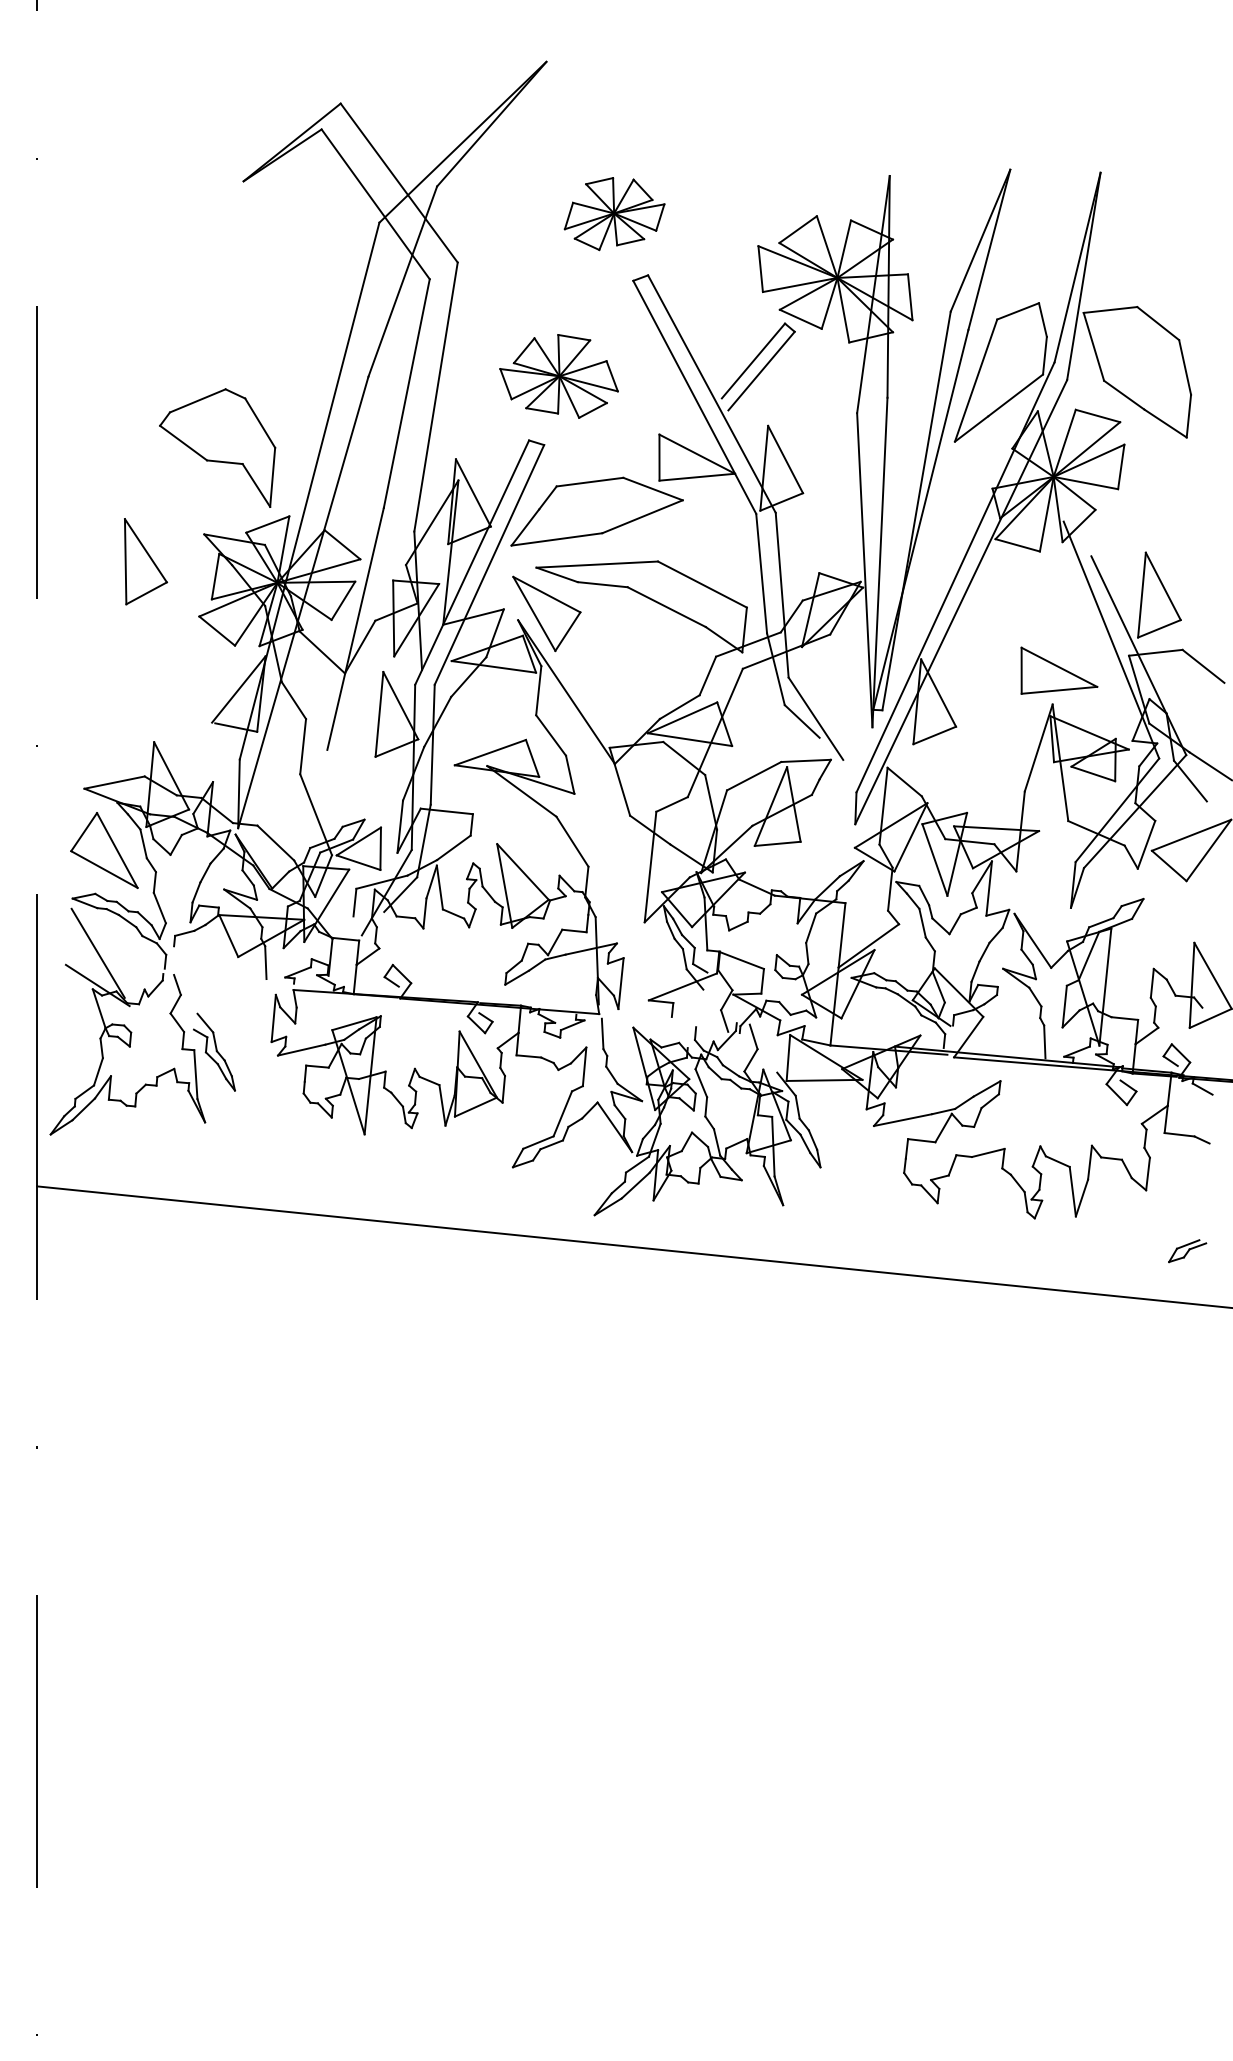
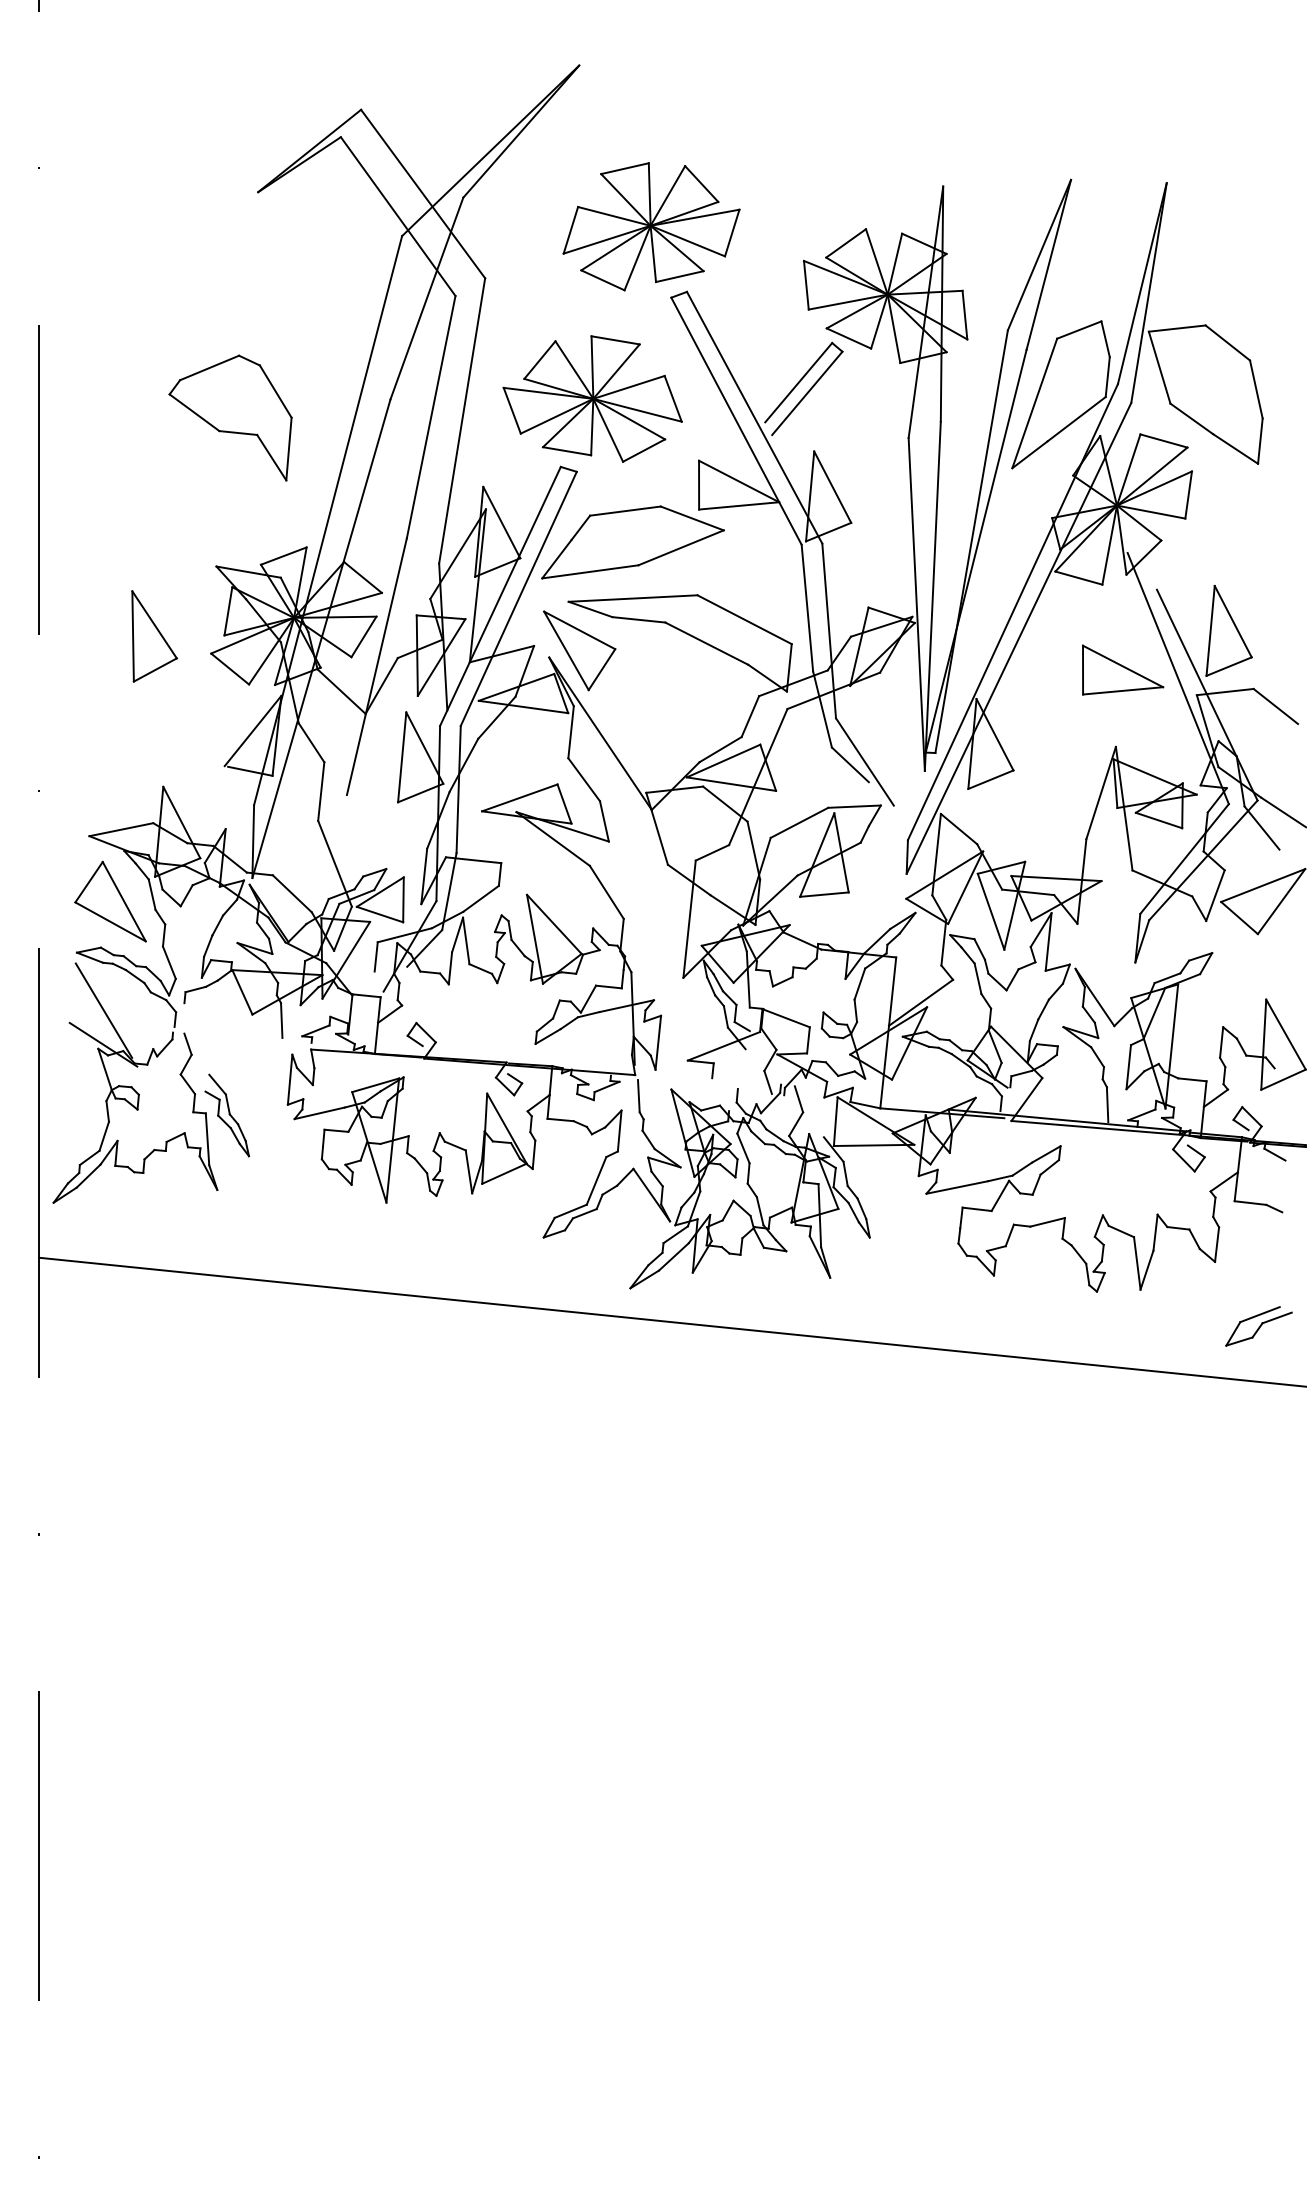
part: (614, 213) -> (651, 226), size x1.67
part: (558, 375) -> (592, 398), size x1.43
part: (217, 447) -> (230, 417), moved
part: (145, 561) -> (154, 636), moved
part: (1059, 670) -> (1123, 669), moved
part: (1187, 1251) -> (1258, 1326), size x1.67

